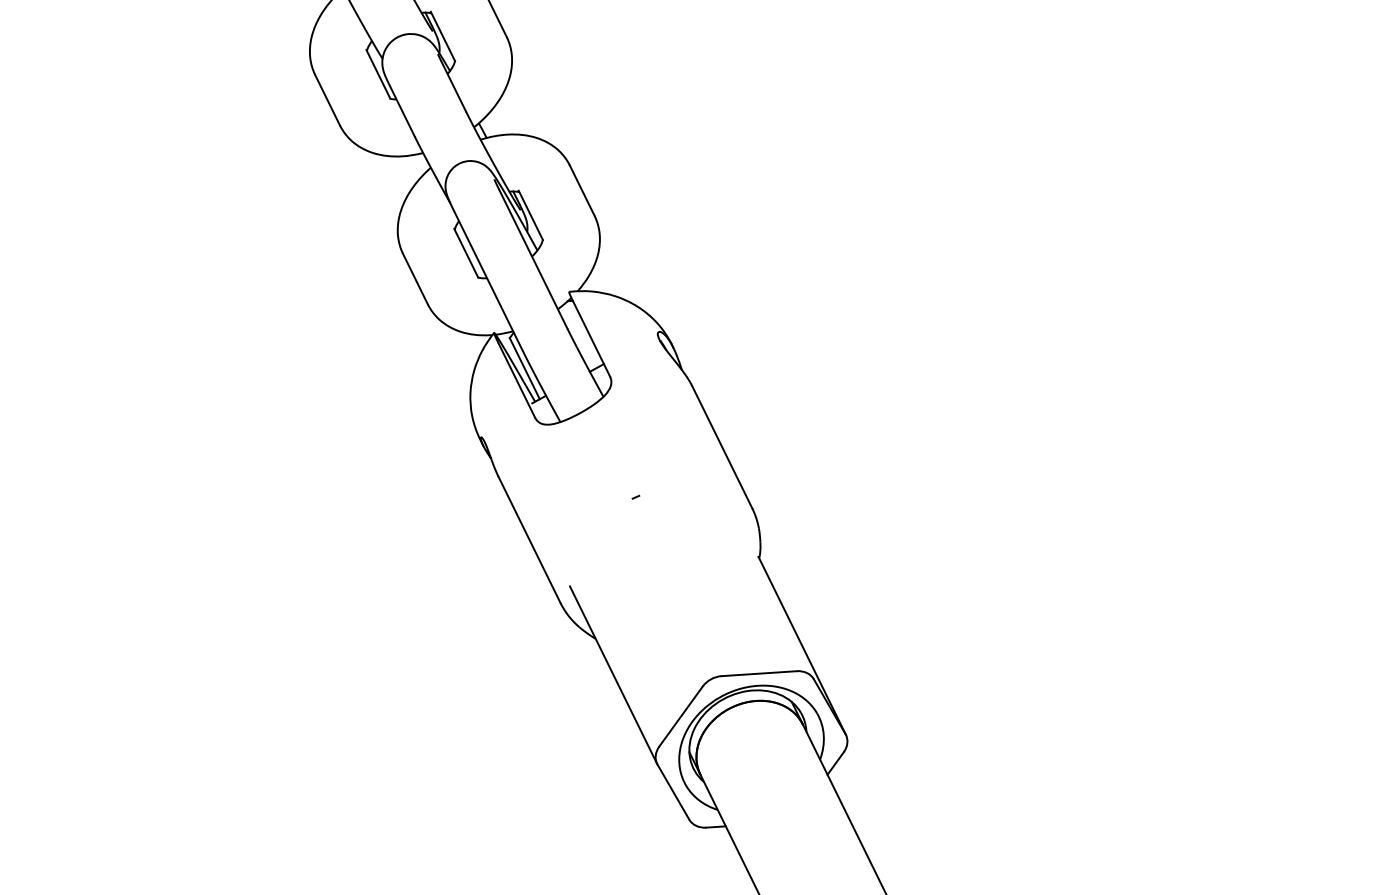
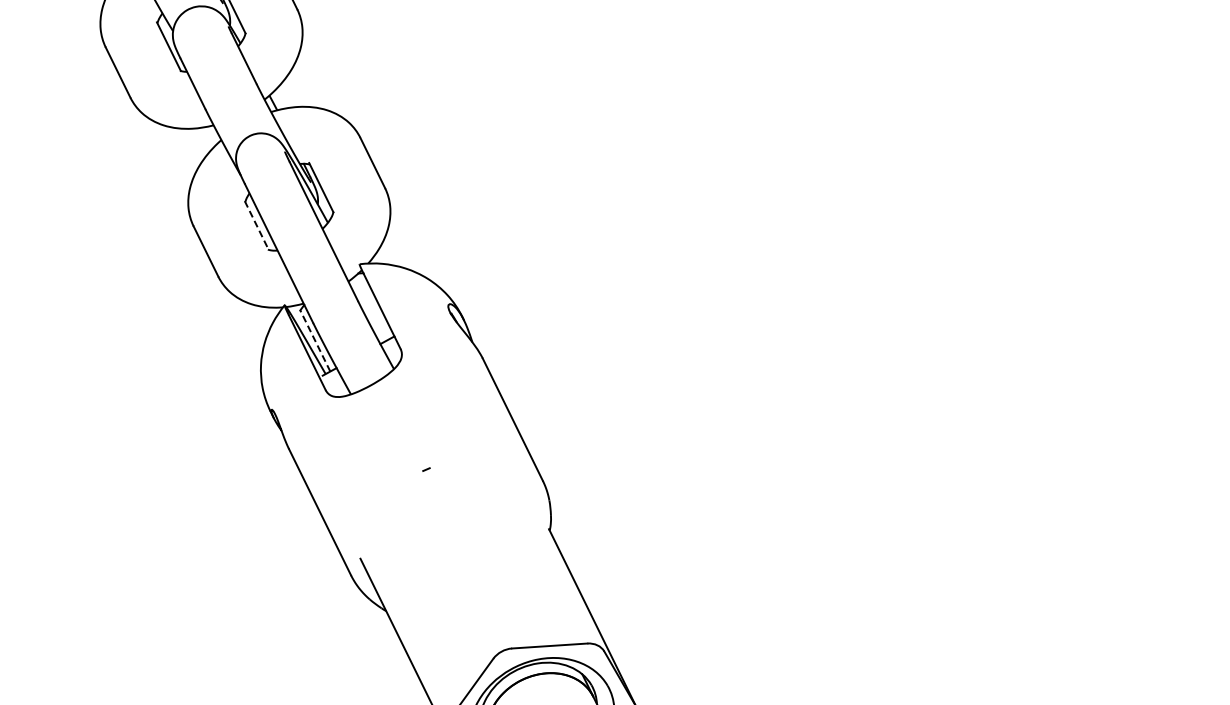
line: (466, 253) -> (257, 225), solid -> dashed
line: (524, 368) -> (315, 340), solid -> dashed

